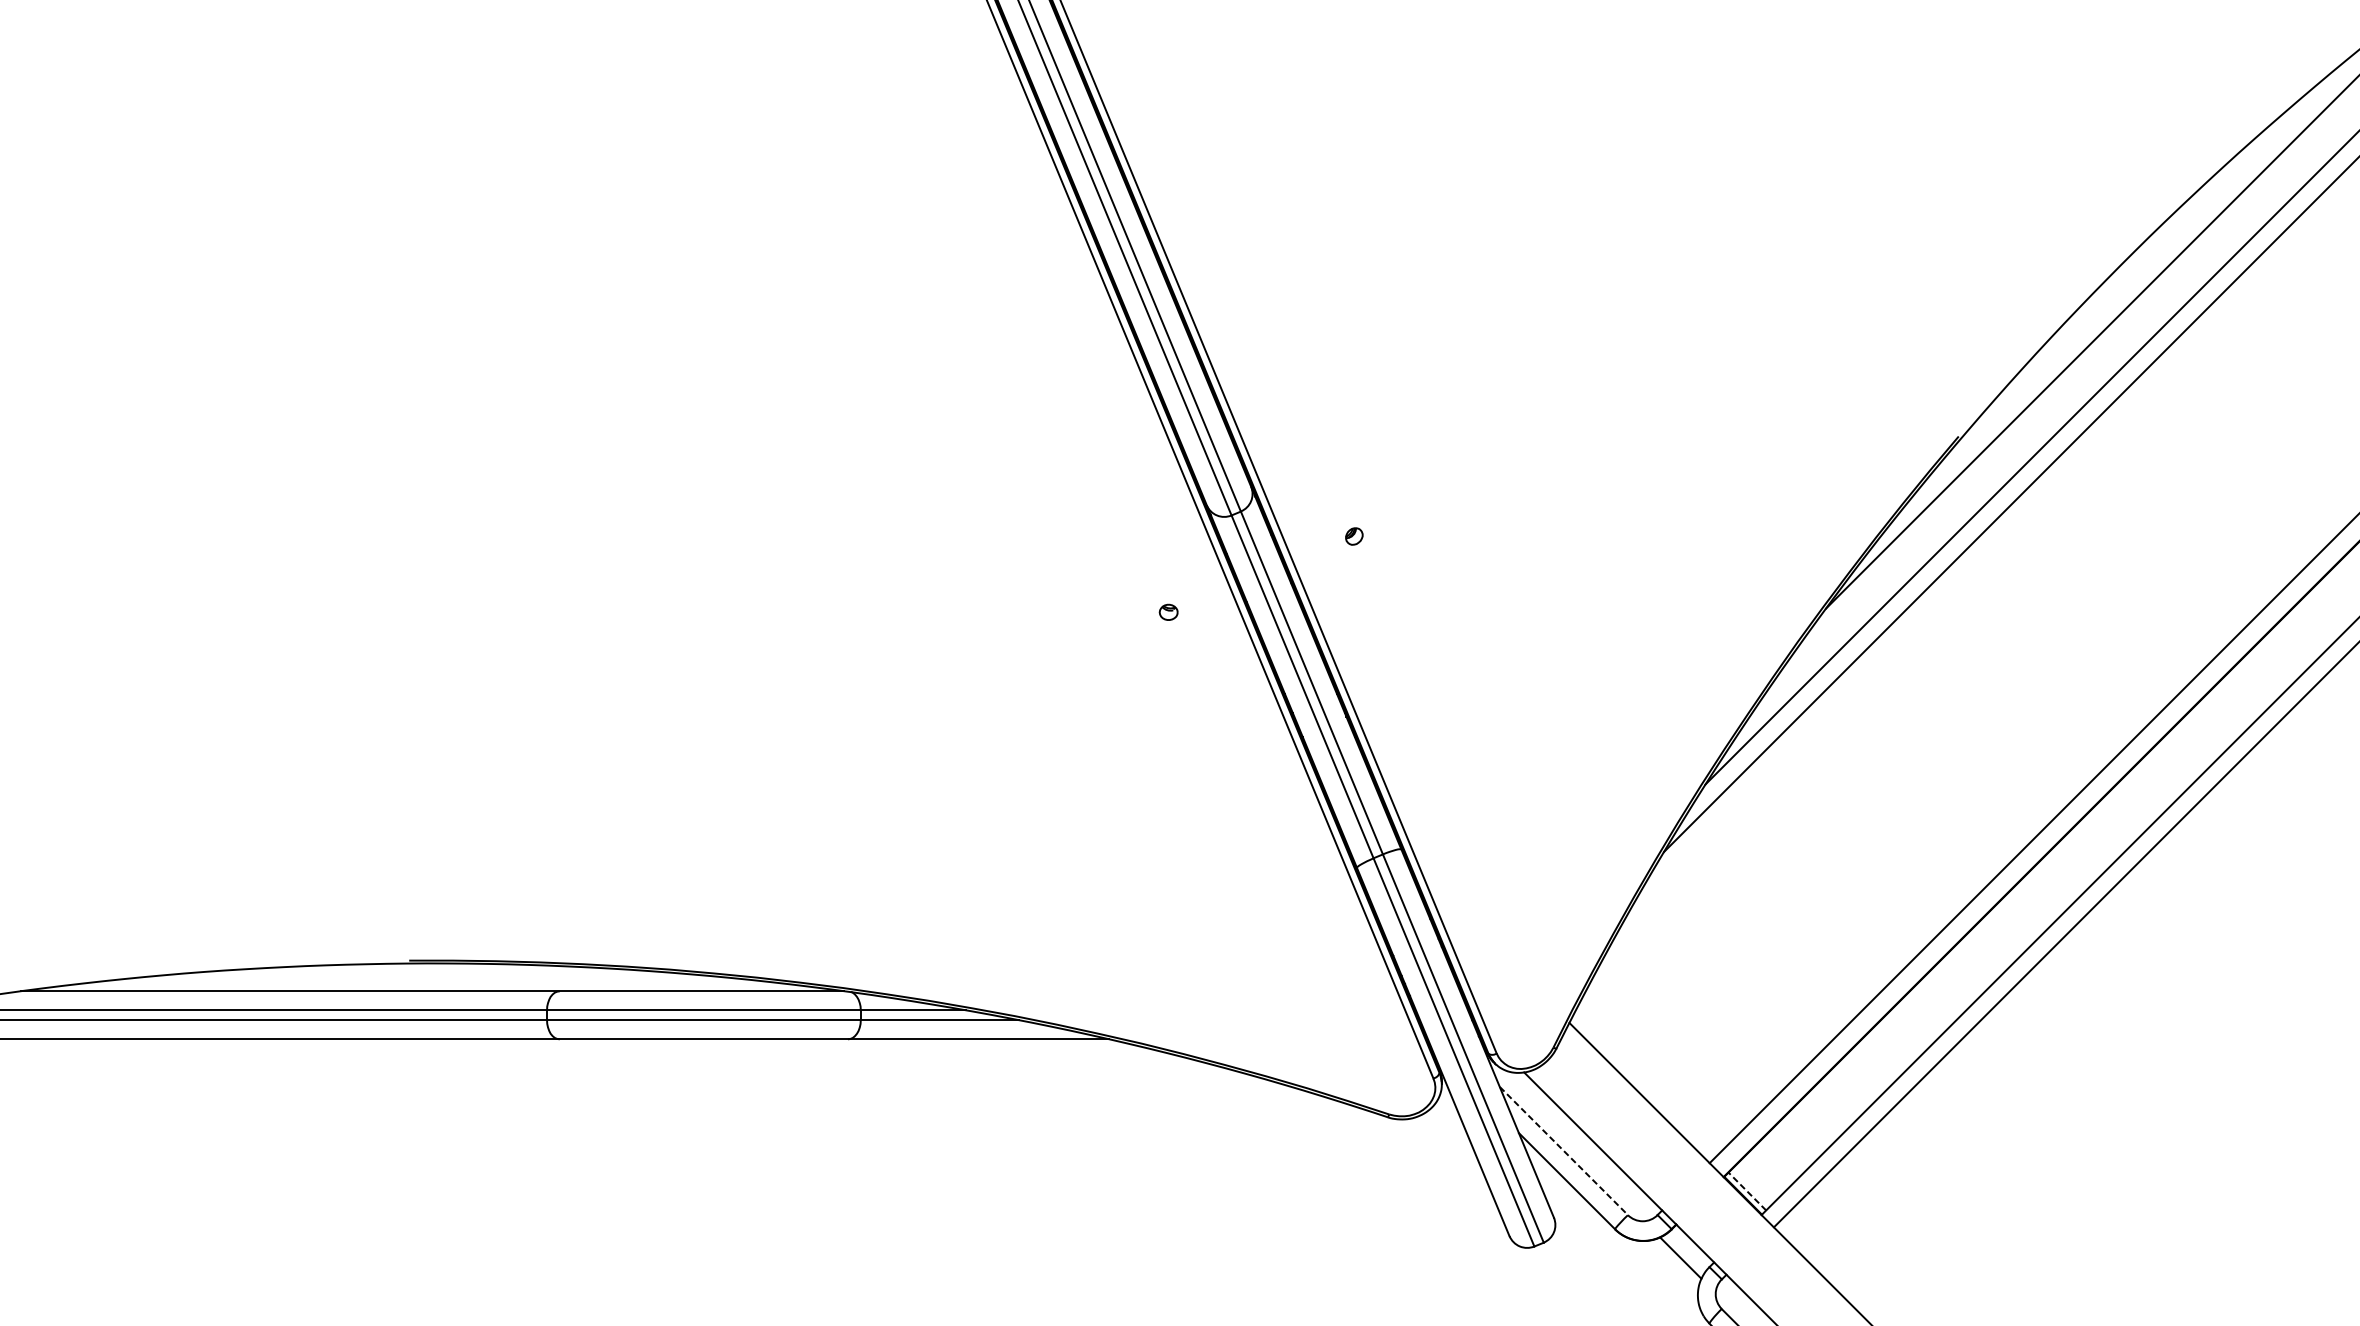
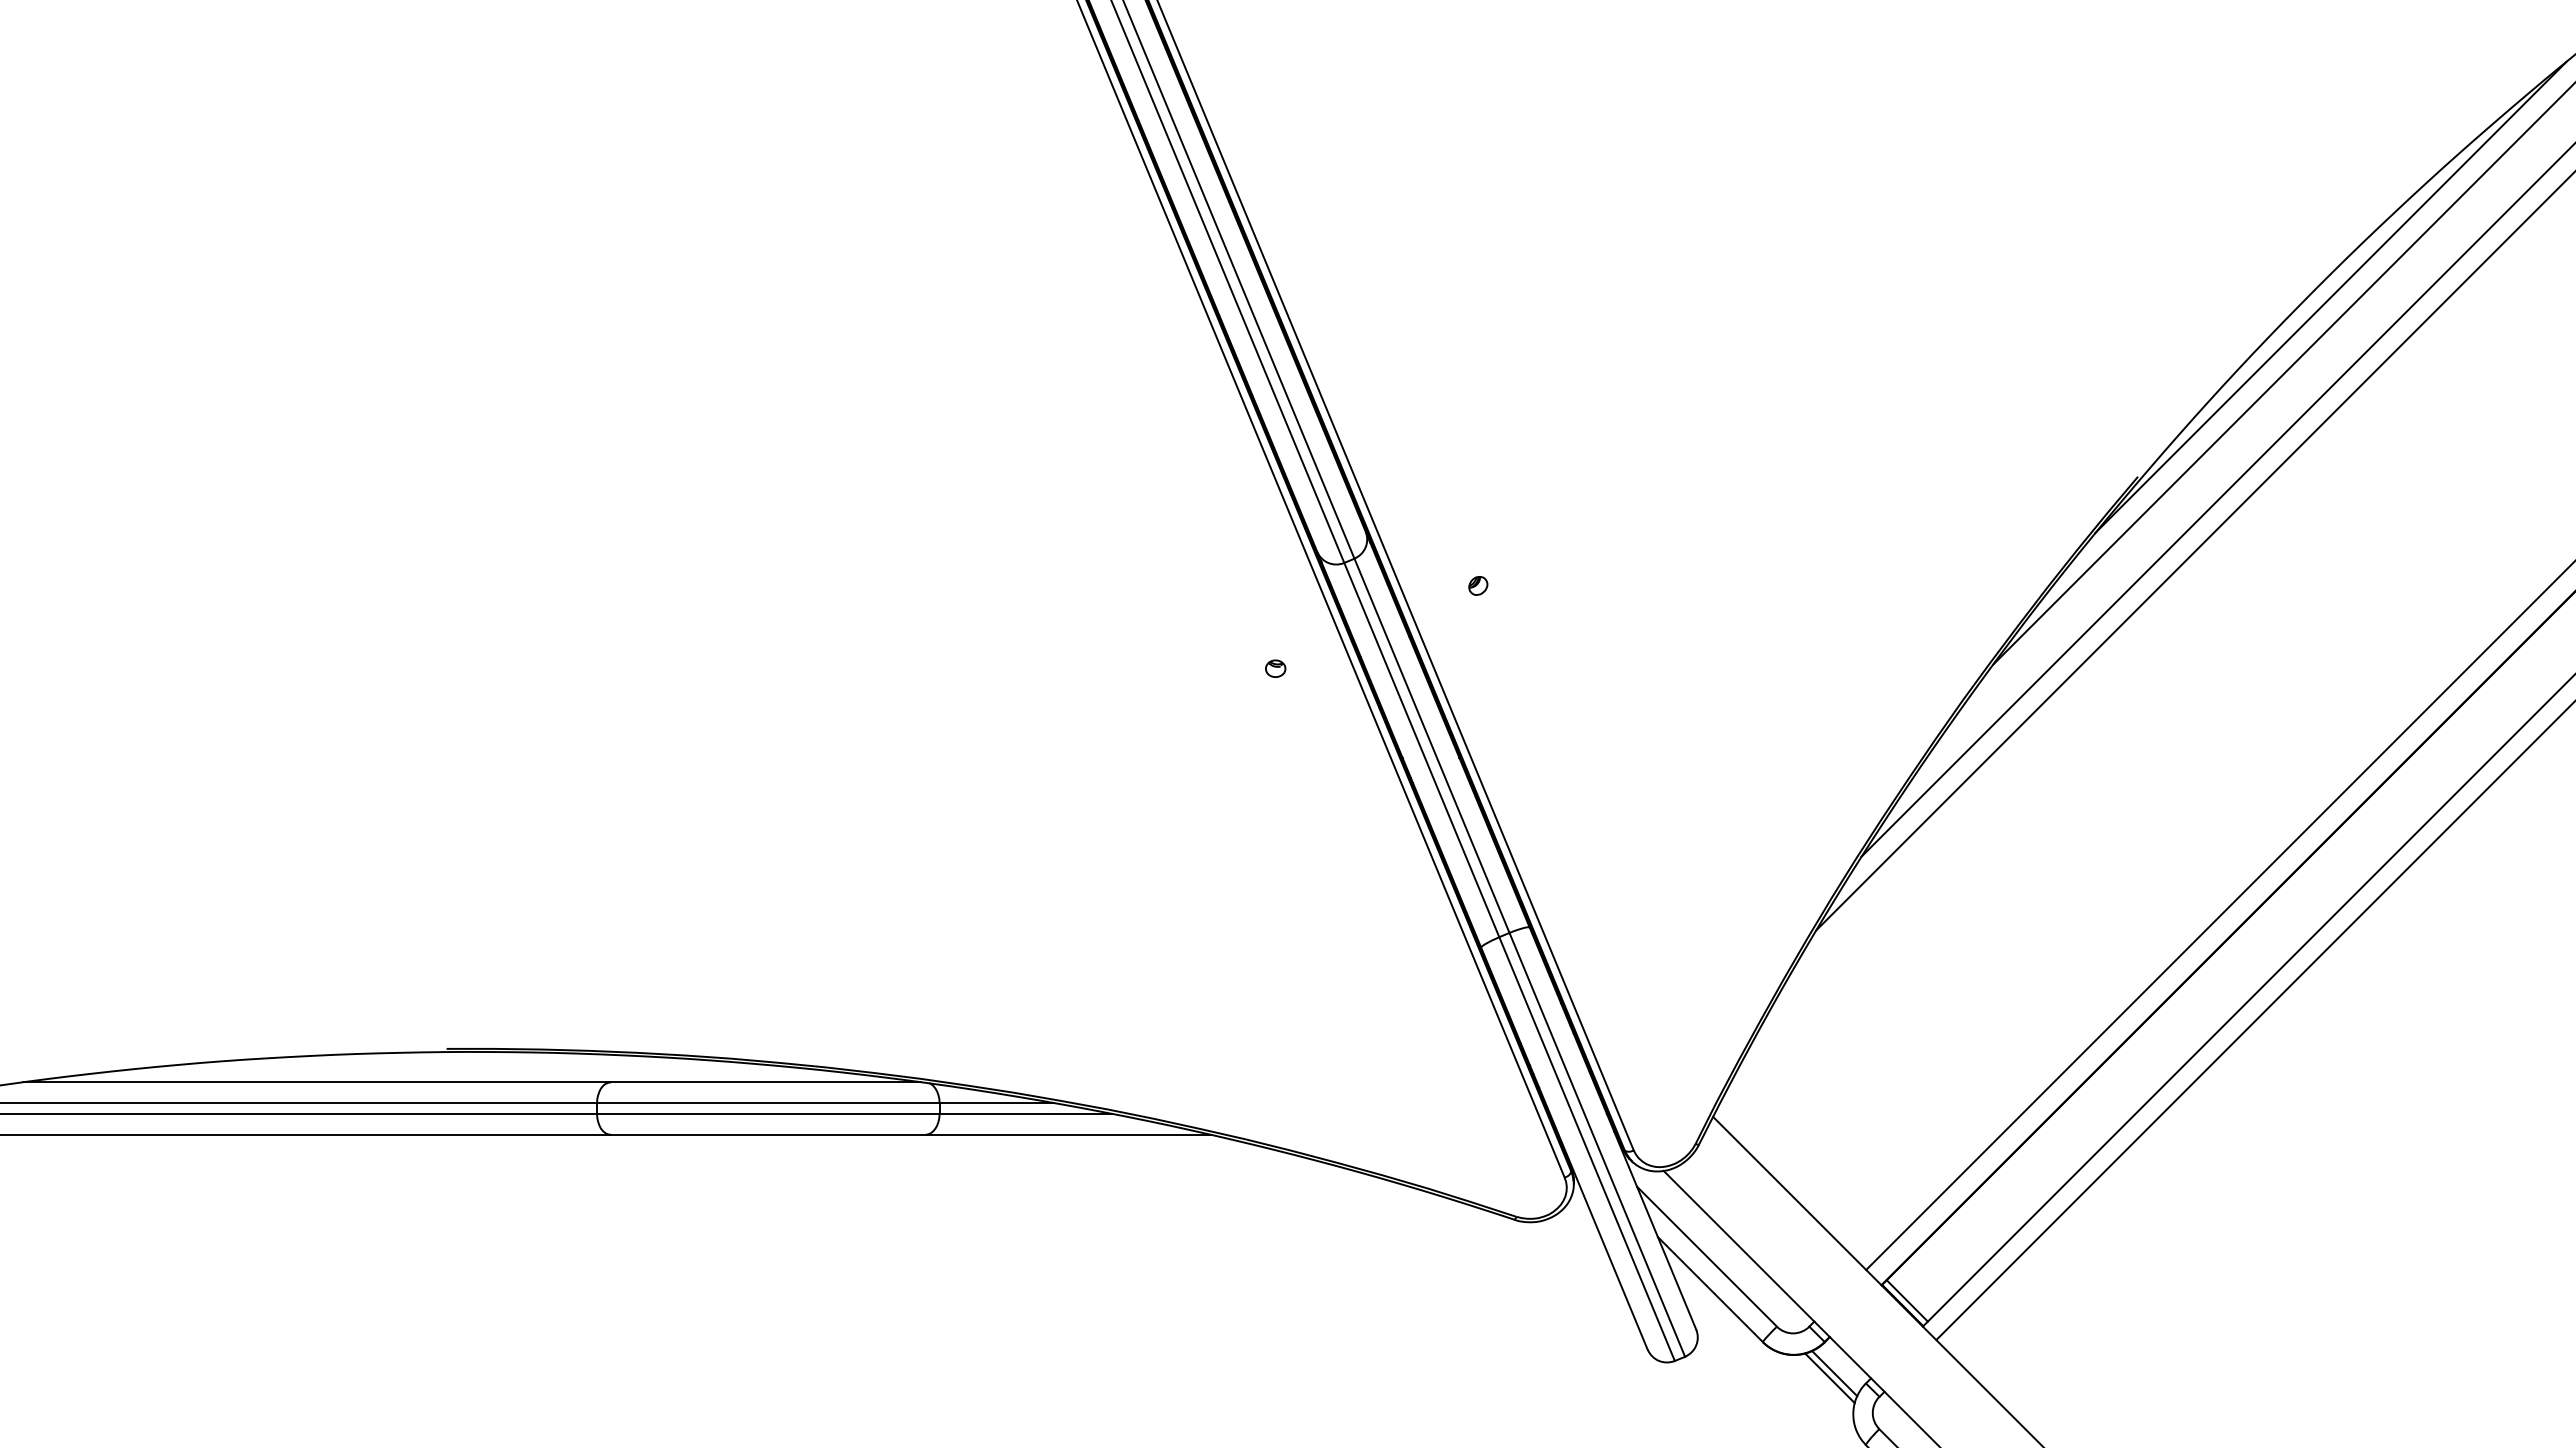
line: (2135, 271) -> (2330, 296), added
line: (1564, 1150) -> (1707, 1256), dashed -> solid
line: (1746, 1191) -> (1906, 1300), dashed -> solid
line: (1676, 1262) -> (1829, 1378), added

